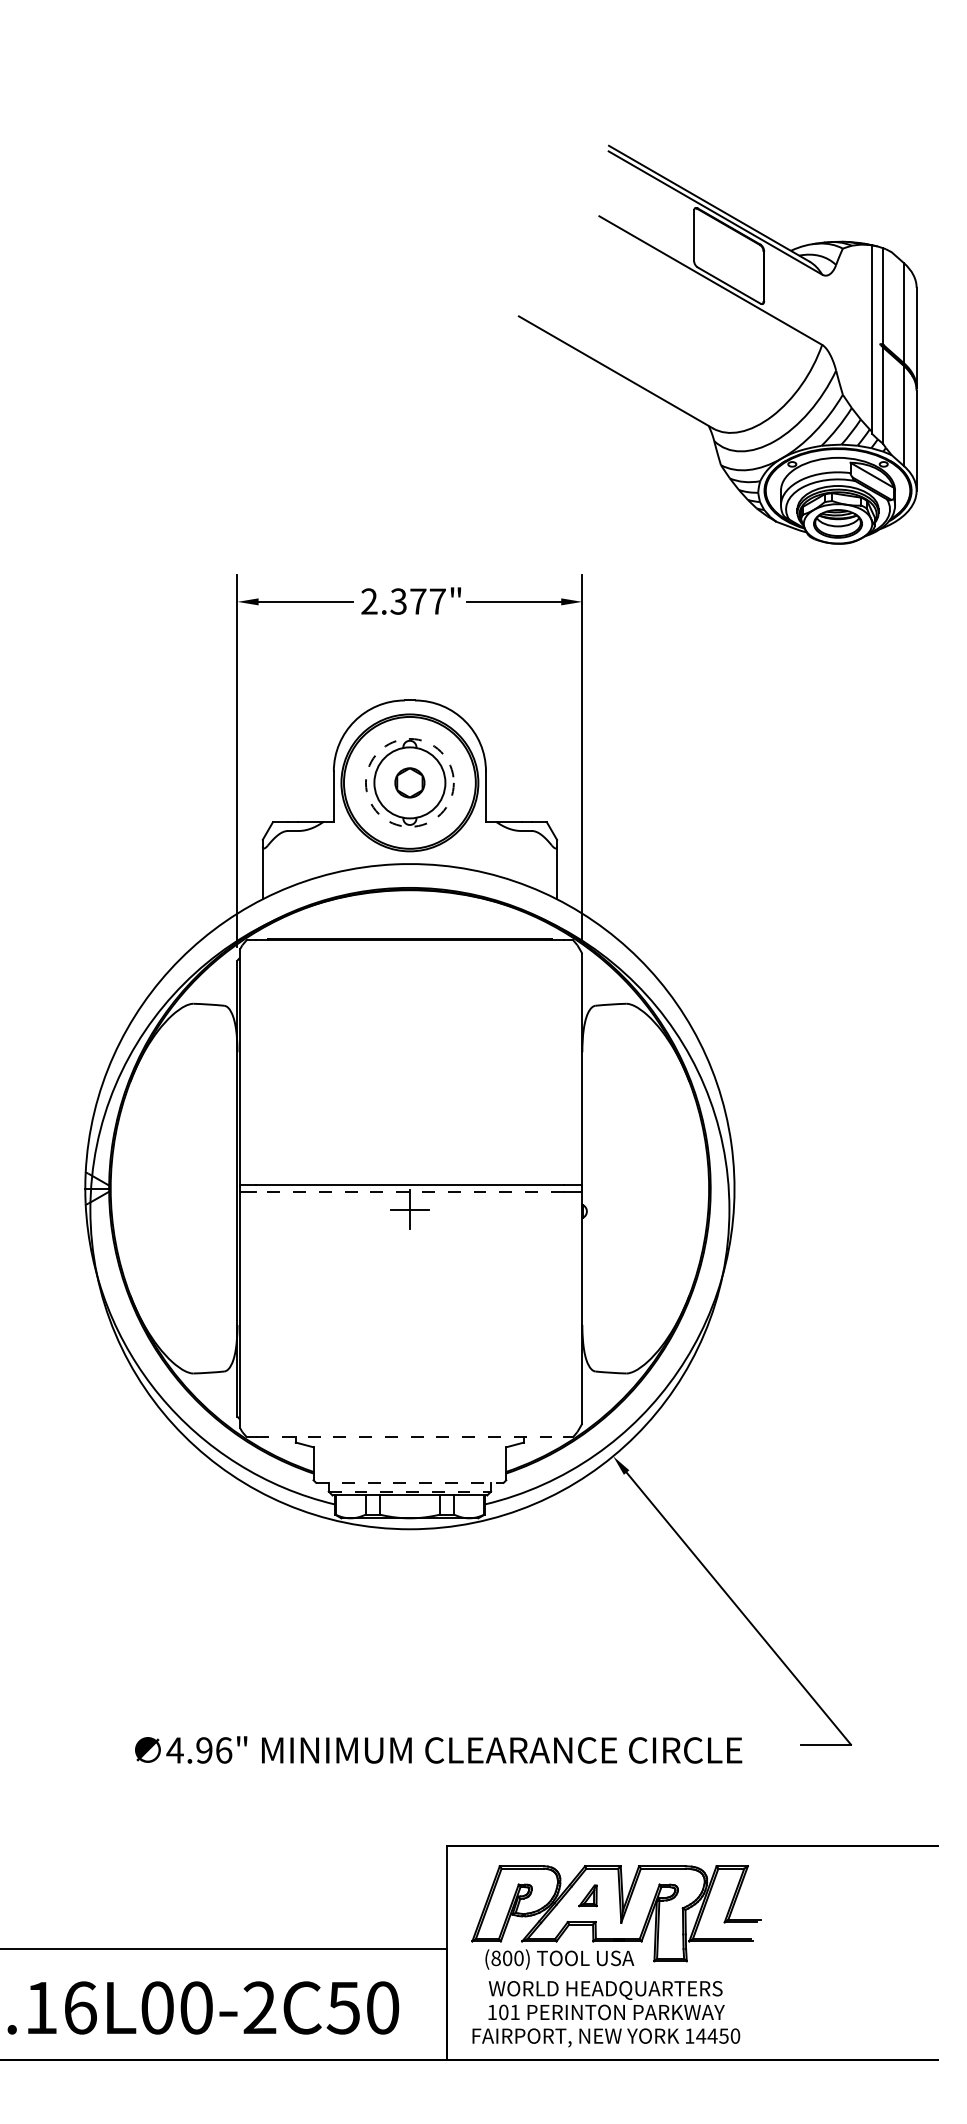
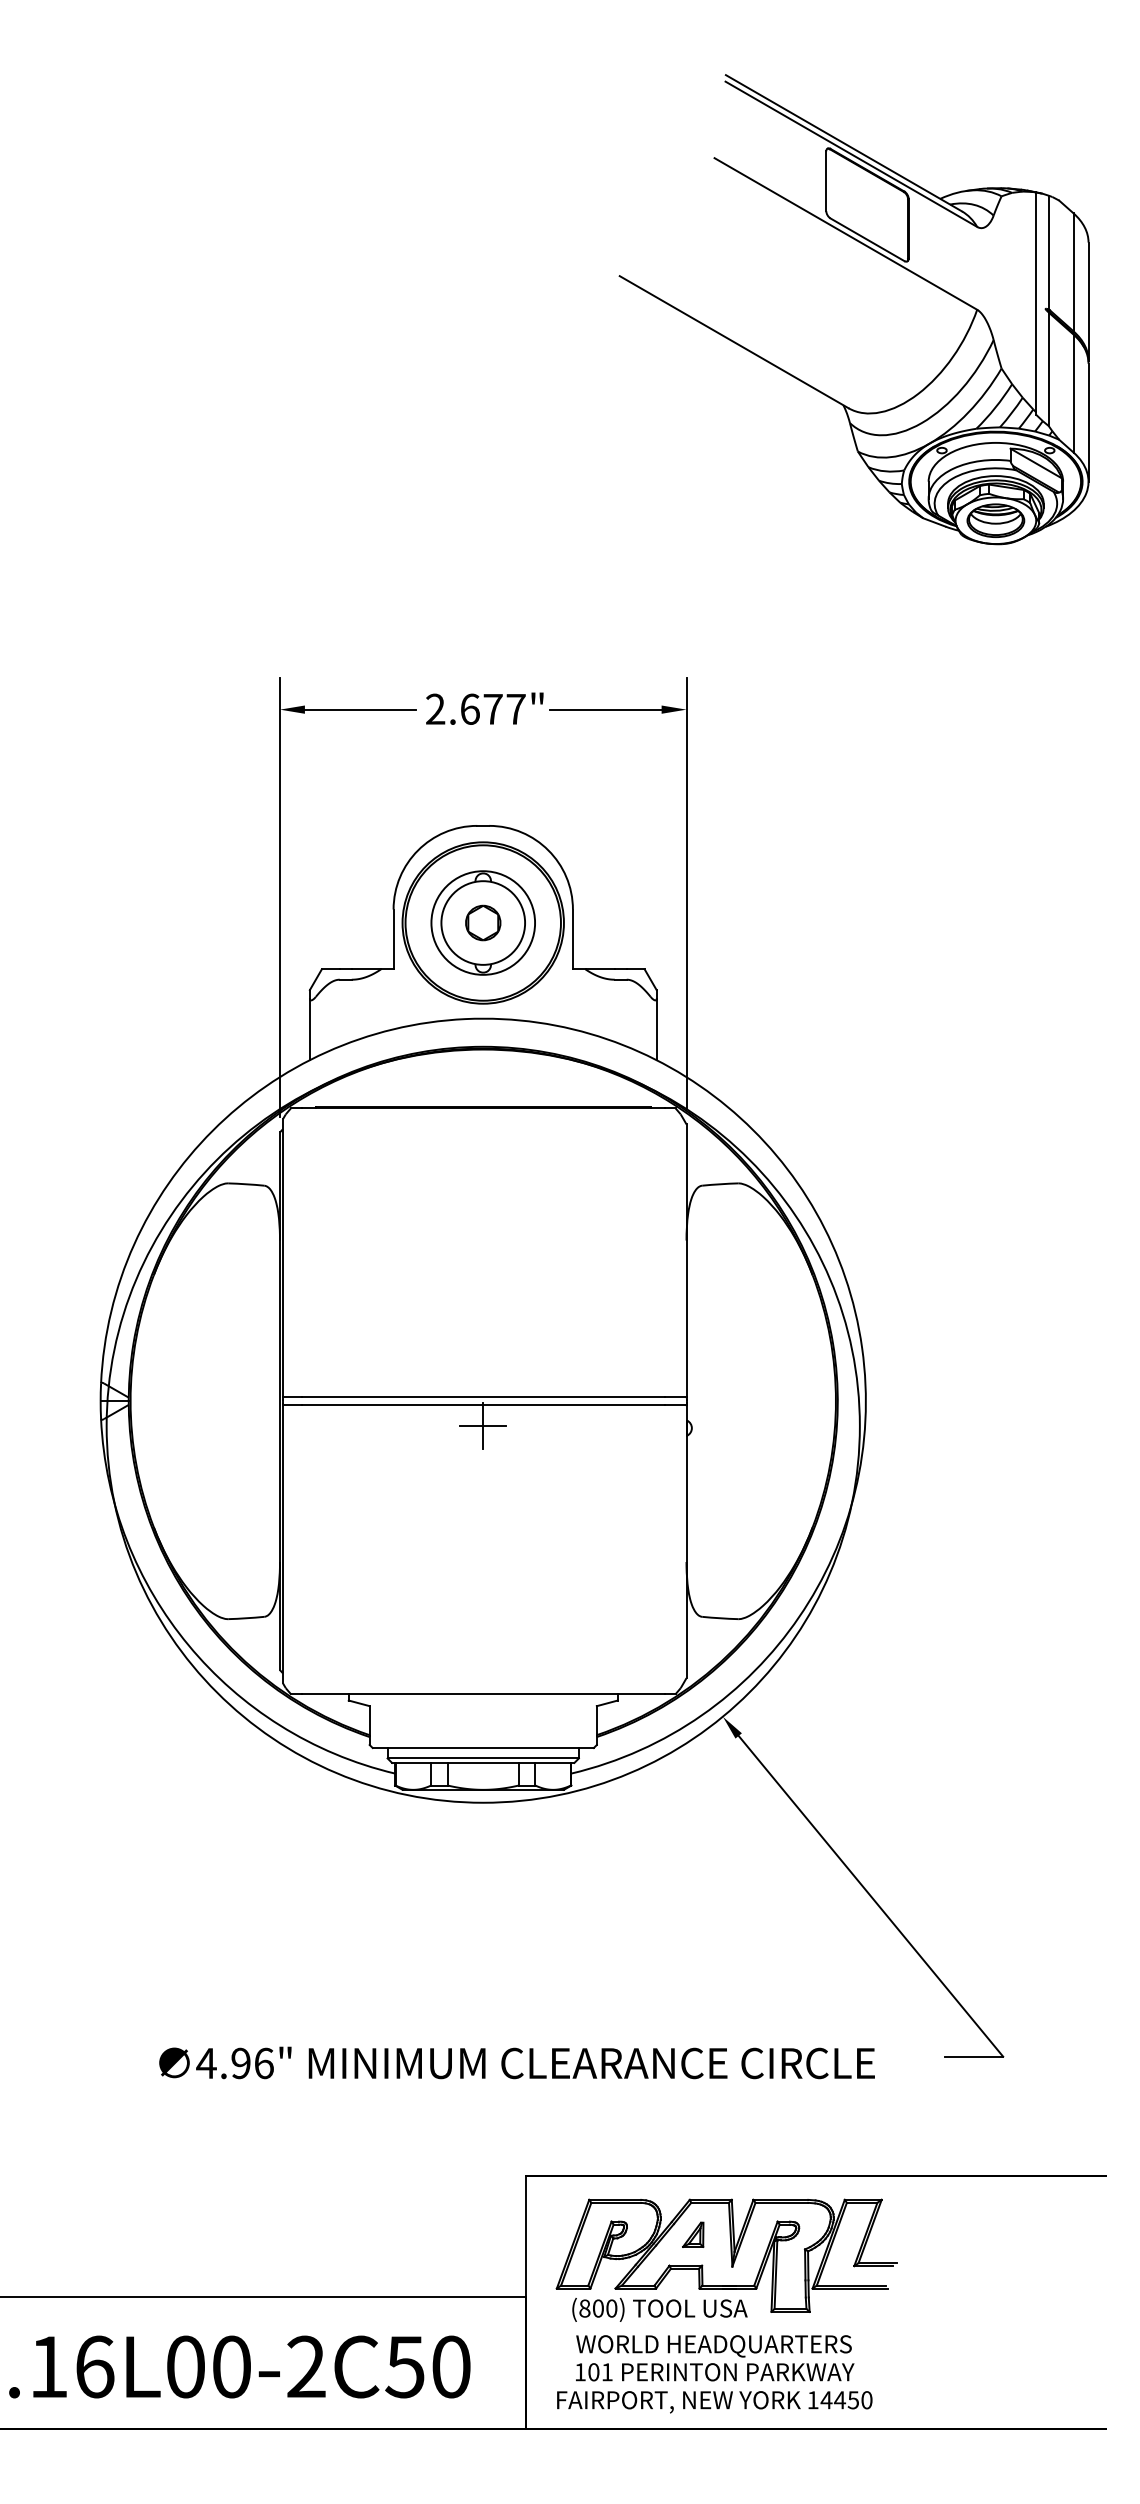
part: (741, 299) -> (882, 256), moved
text: (398, 600) -> (469, 708), 2.377" -> 2.677"
circle: (410, 782) -> (483, 922), dashed -> solid
line: (409, 1192) -> (482, 1405), dashed -> solid
line: (410, 1437) -> (483, 1694), dashed -> solid
line: (410, 1483) -> (483, 1748), dashed -> solid
line: (410, 1491) -> (483, 1758), dashed -> solid

